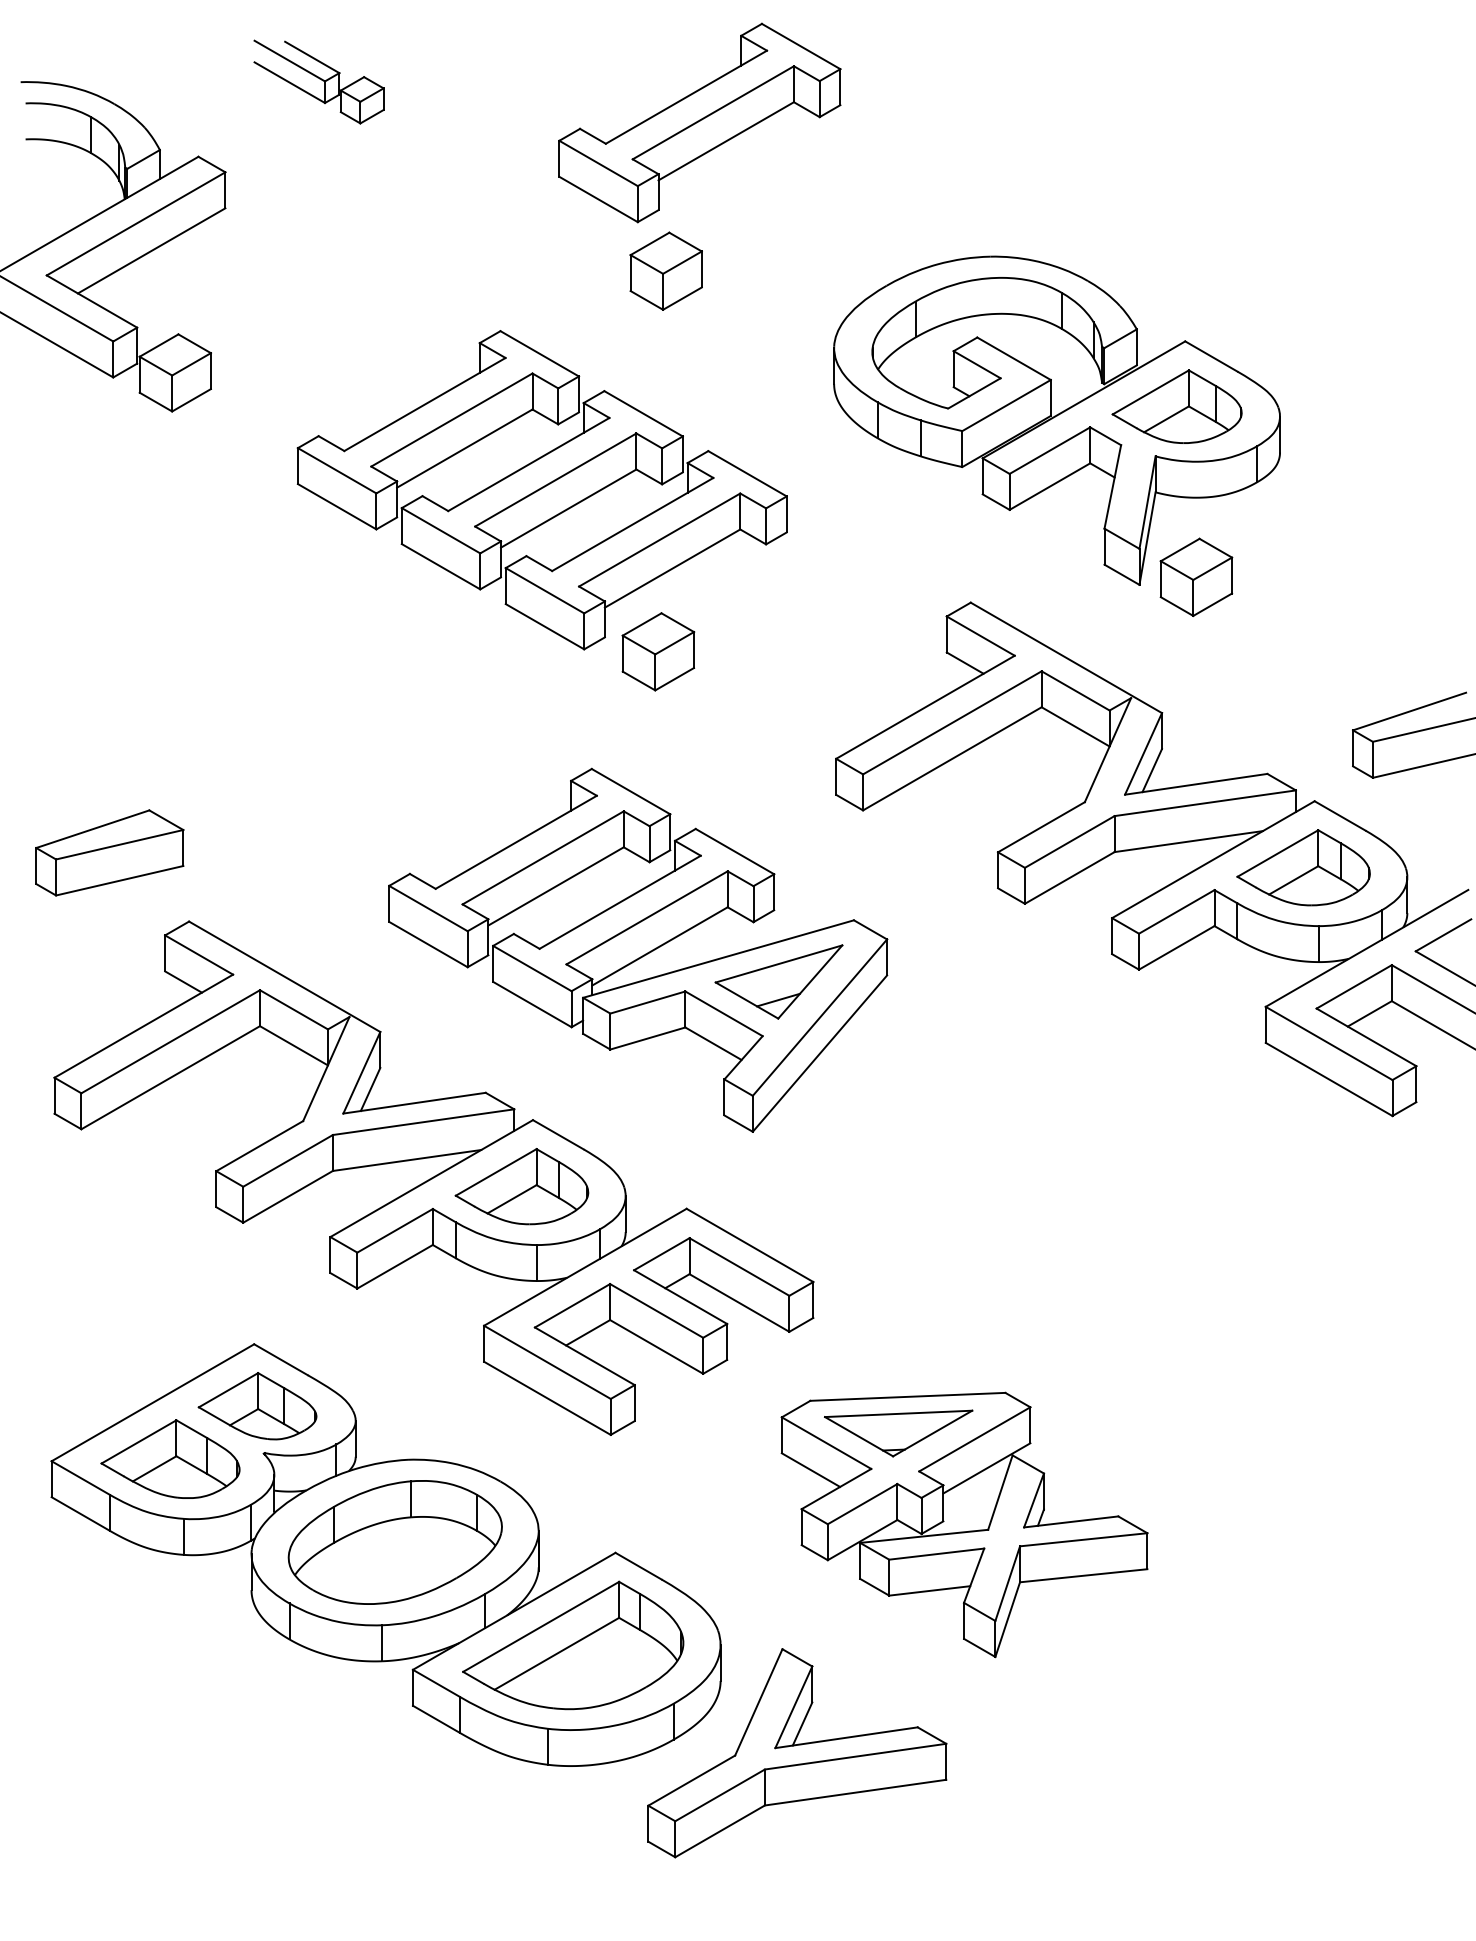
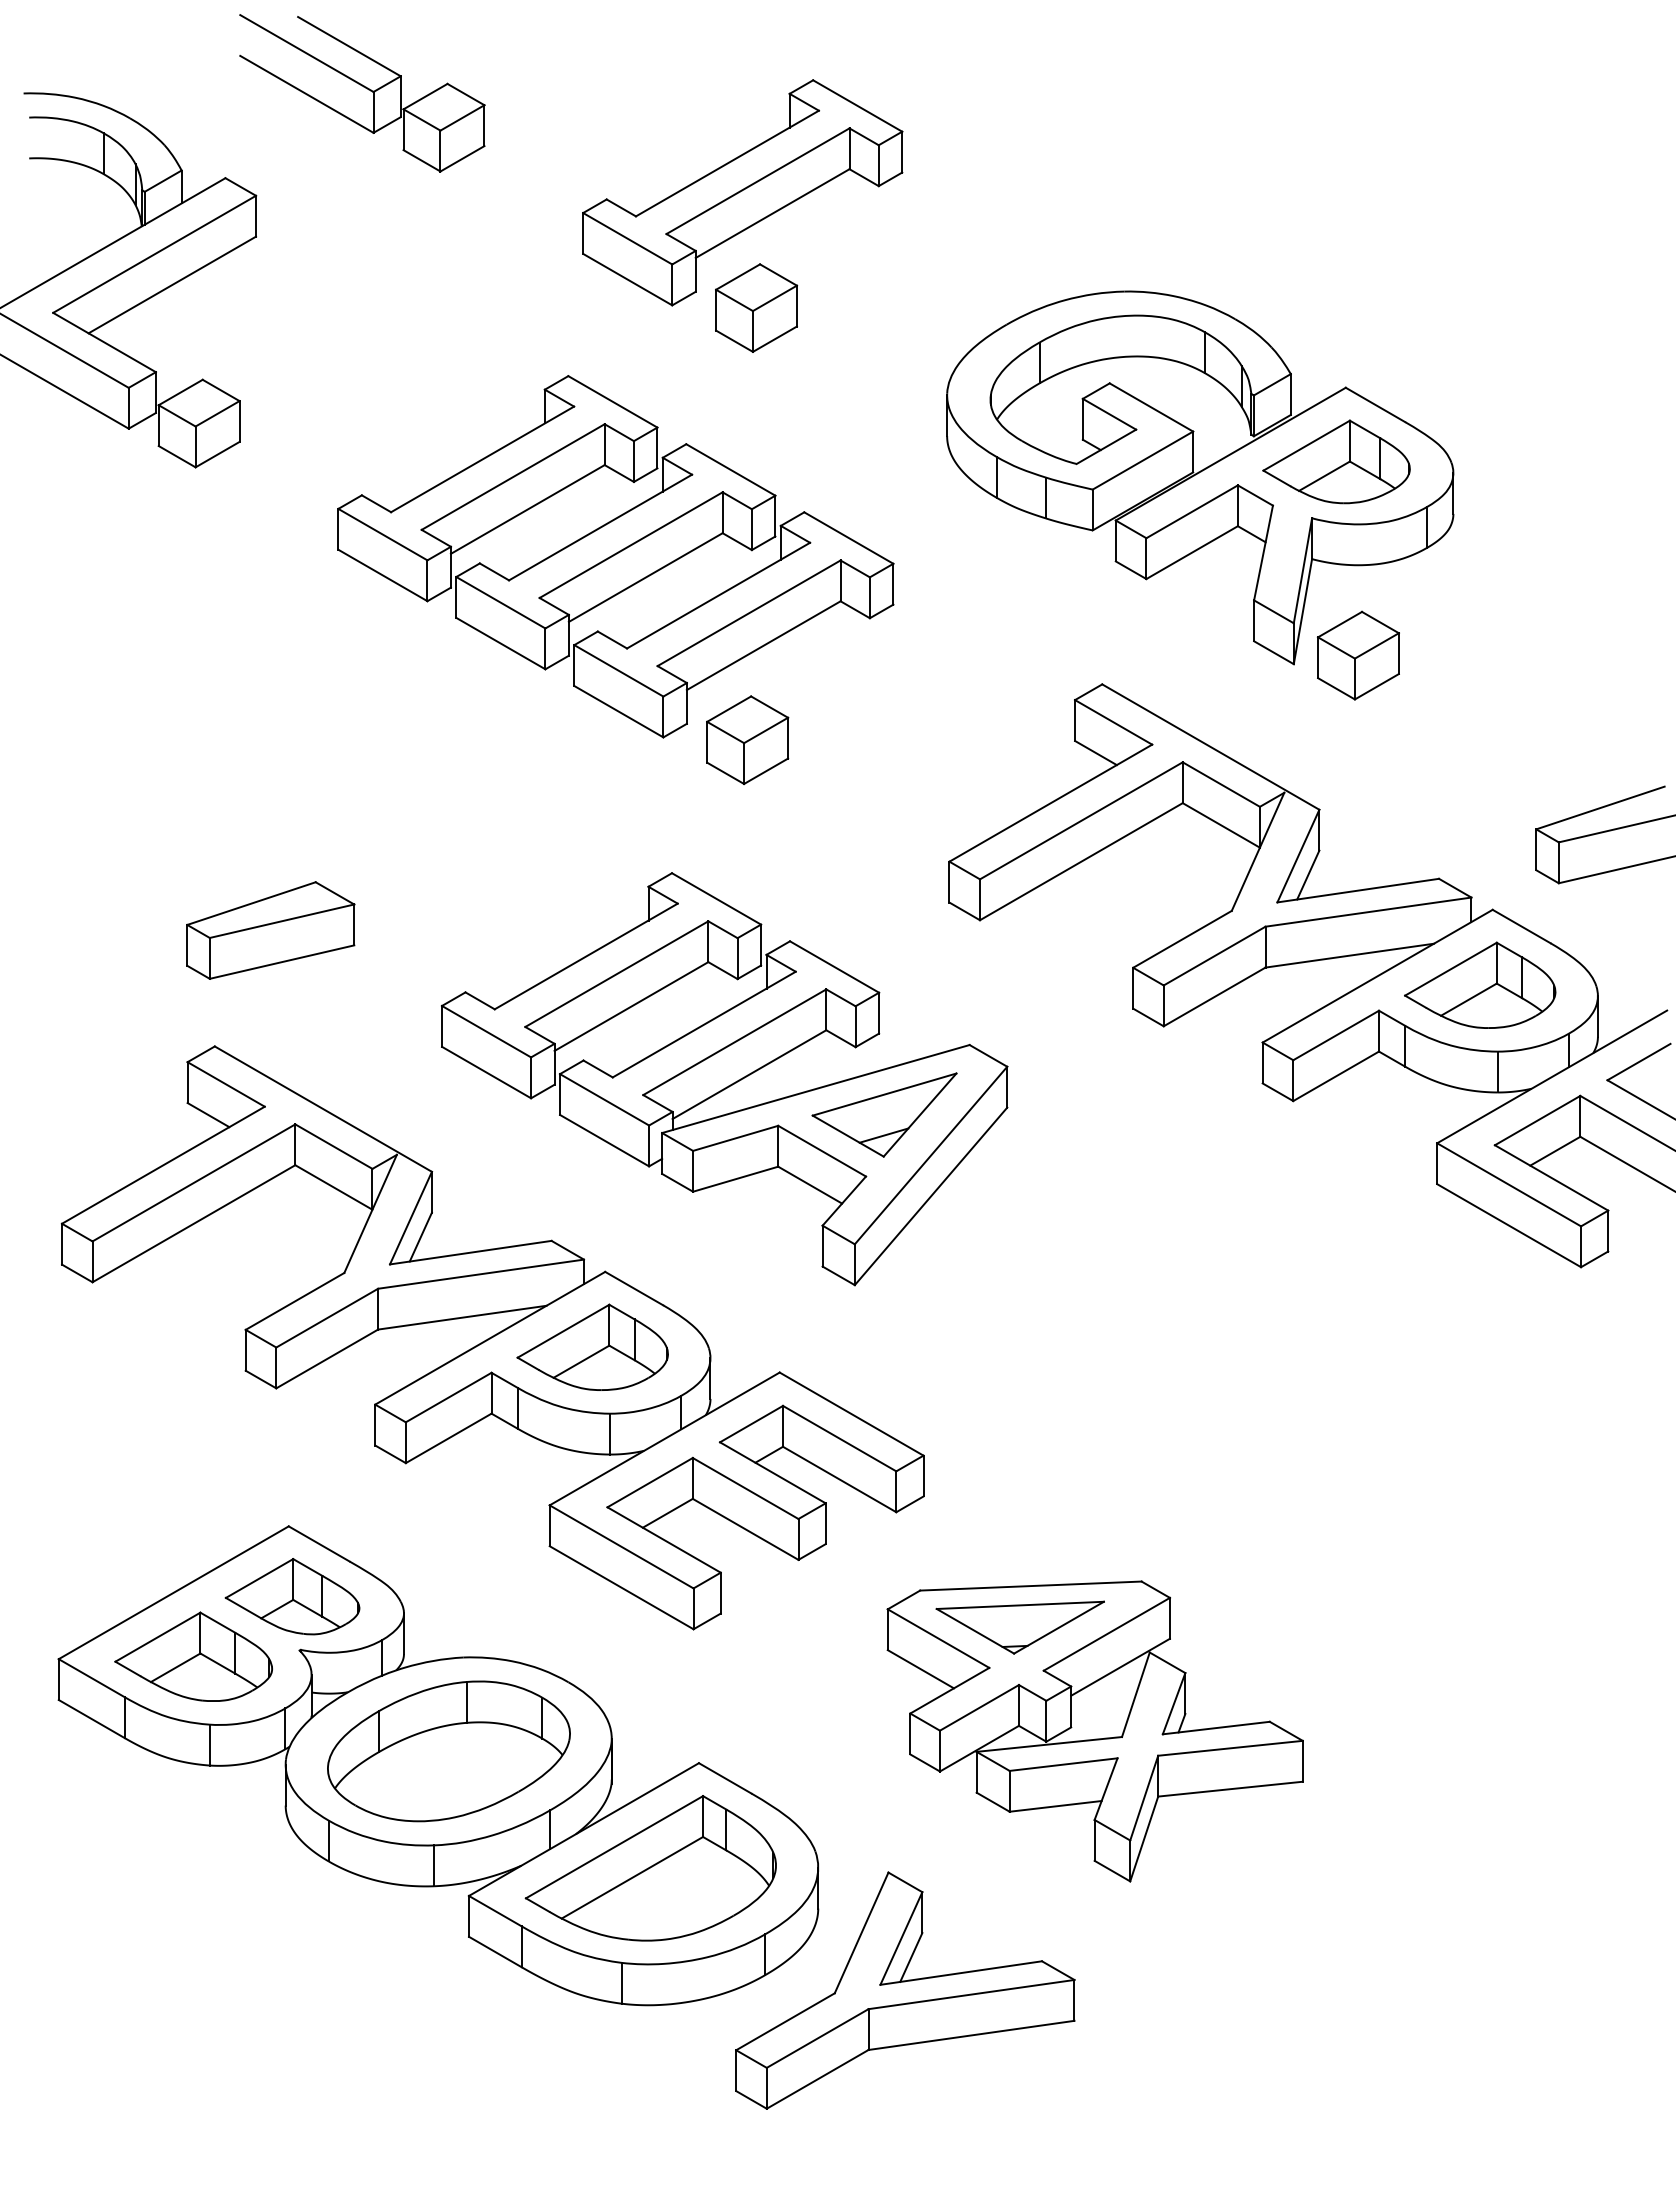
part: (319, 82) -> (362, 93), size x1.67
part: (699, 122) -> (742, 192), moved
part: (109, 852) -> (270, 930), moved

